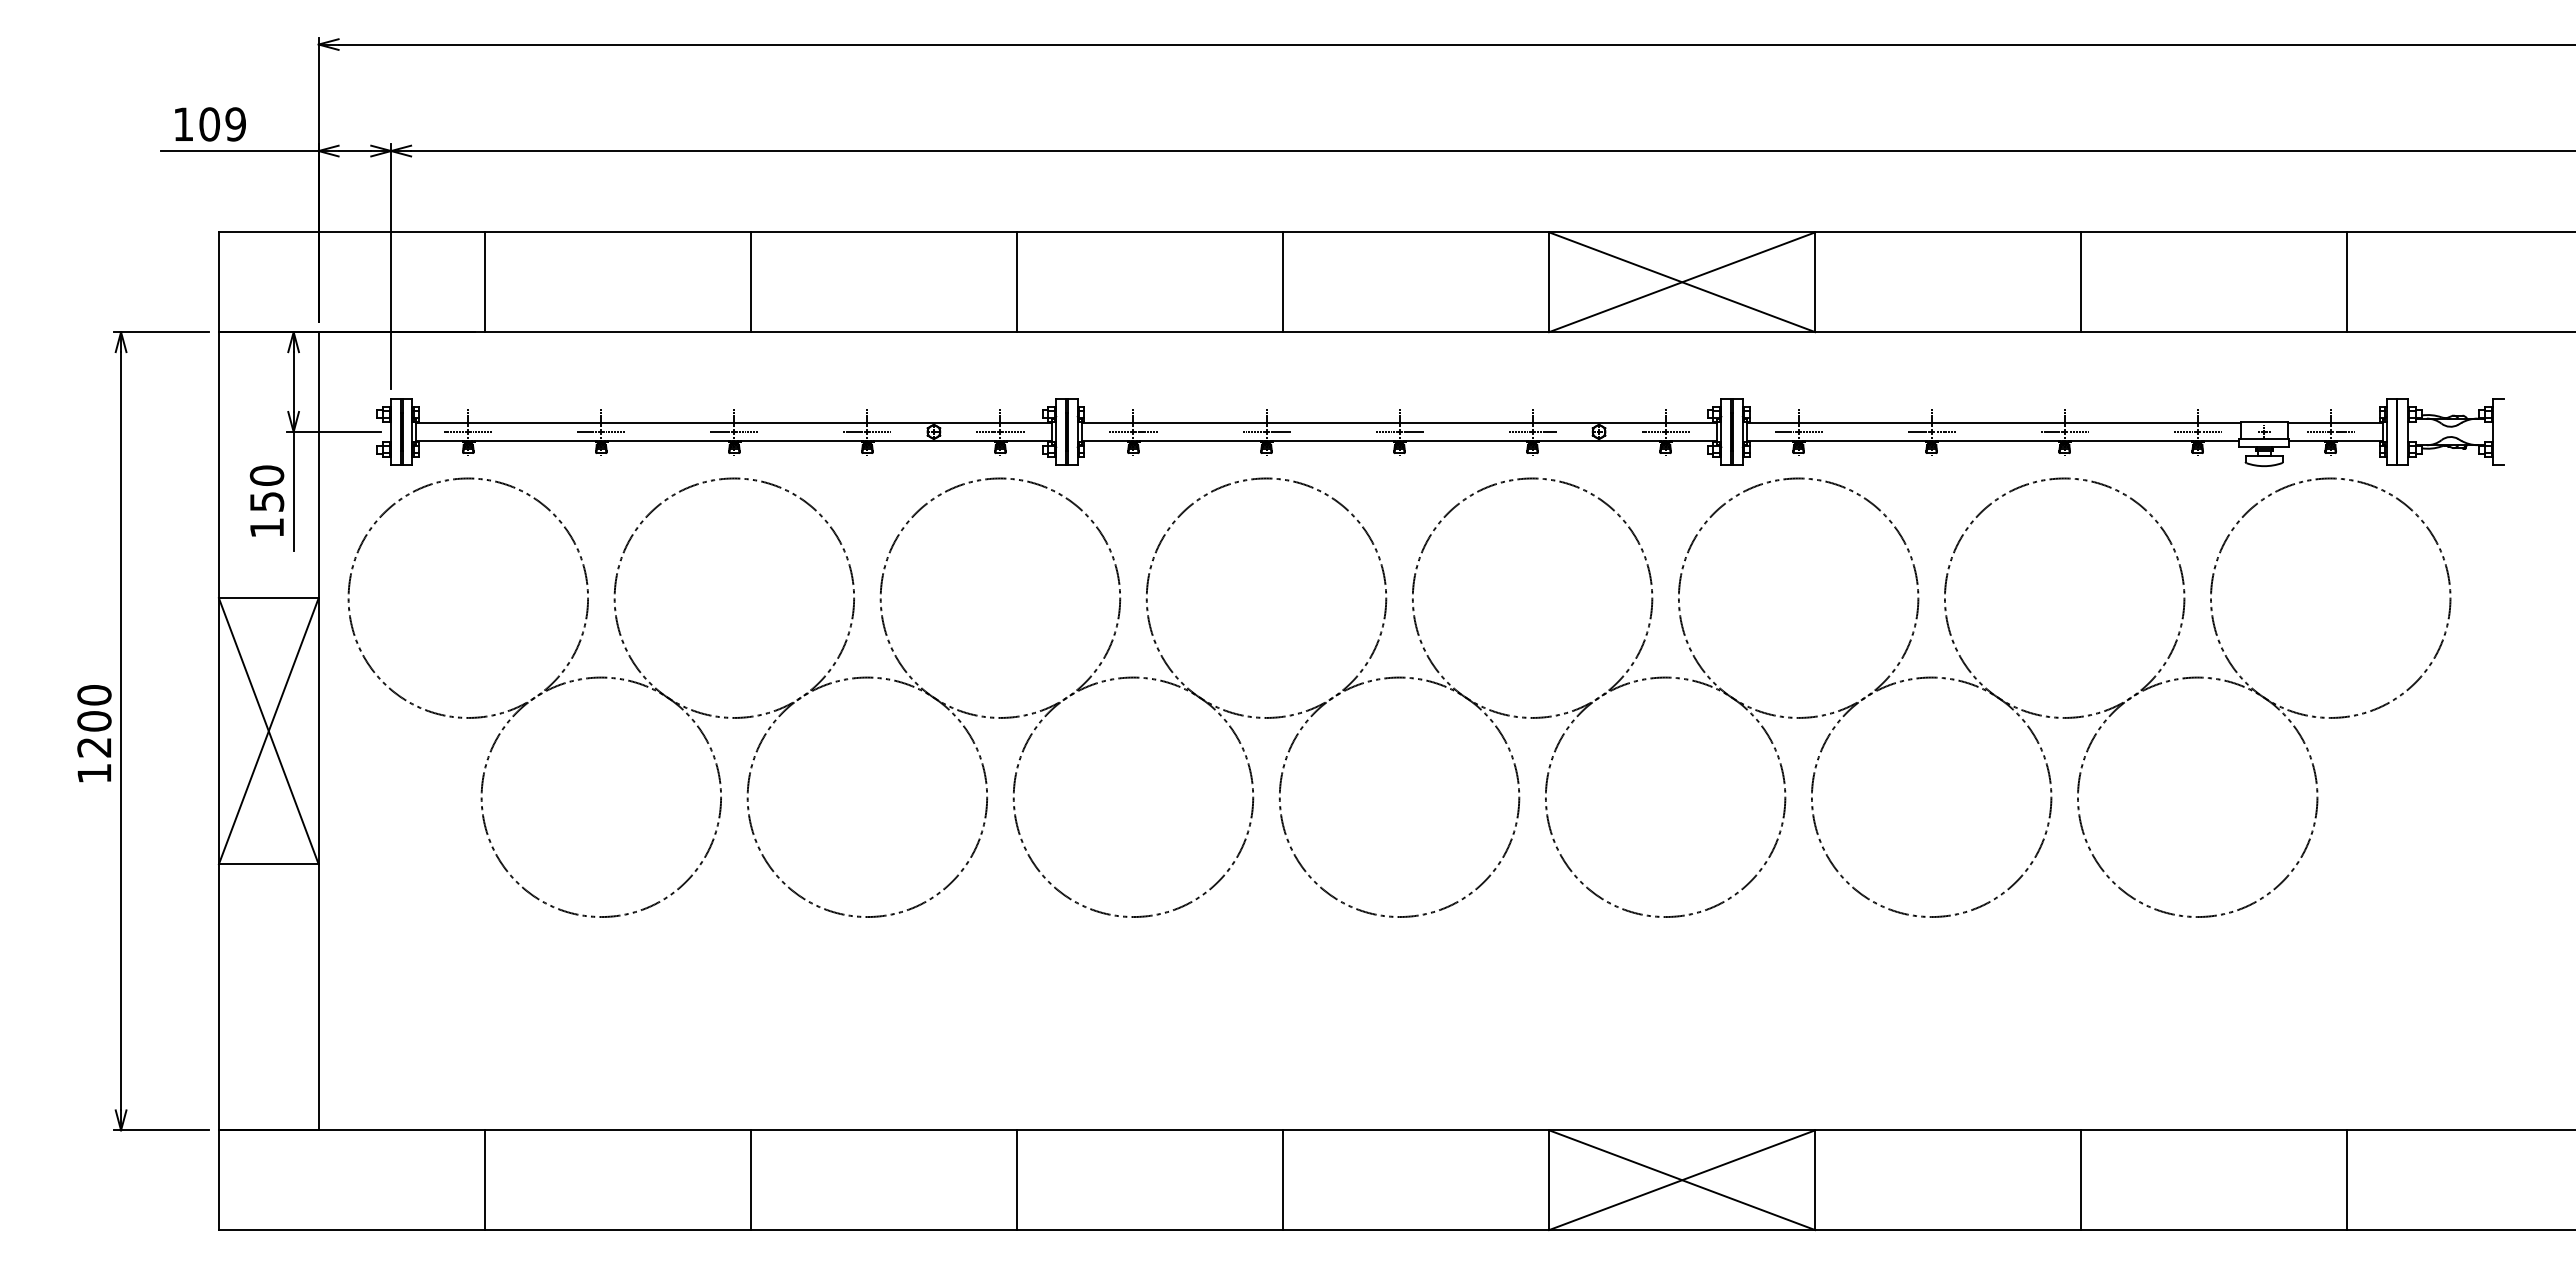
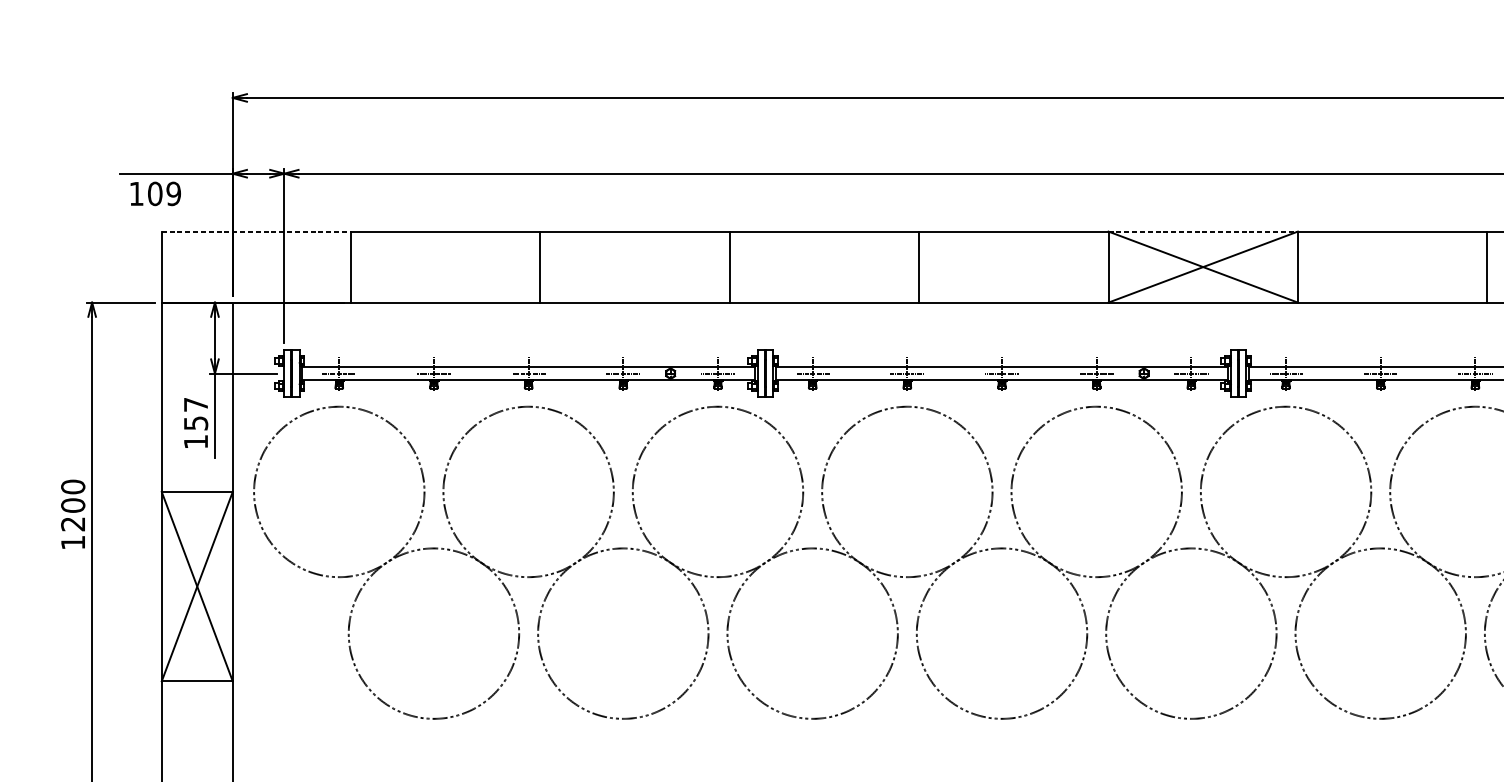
text: (210, 124) -> (155, 193), moved
line: (352, 232) -> (256, 231), solid -> dashed
line: (1682, 232) -> (1203, 231), solid -> dashed
text: (266, 475) -> (195, 404), 150 -> 157
text: (94, 733) -> (73, 514), moved

